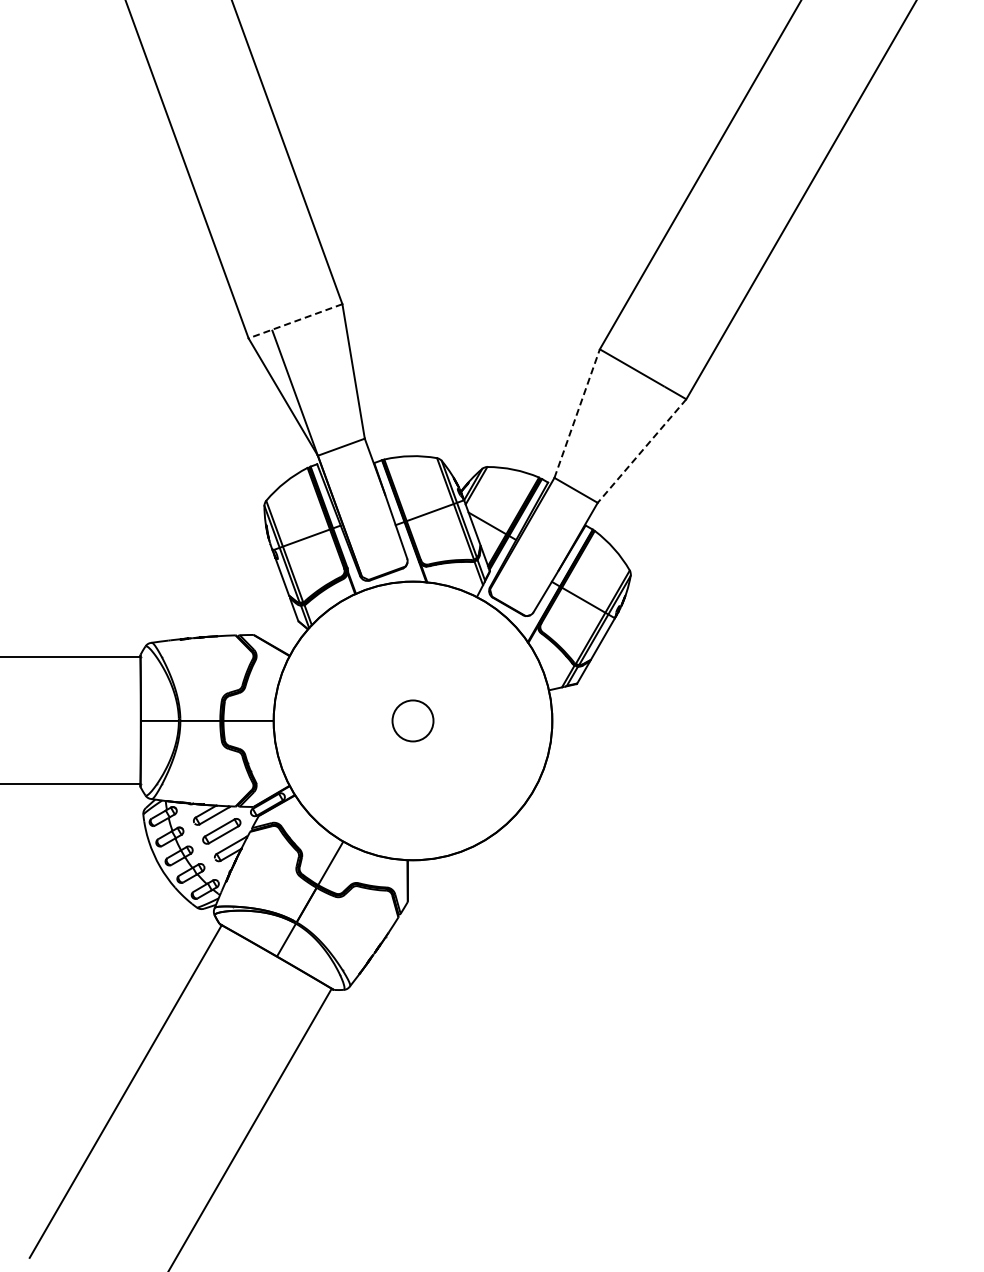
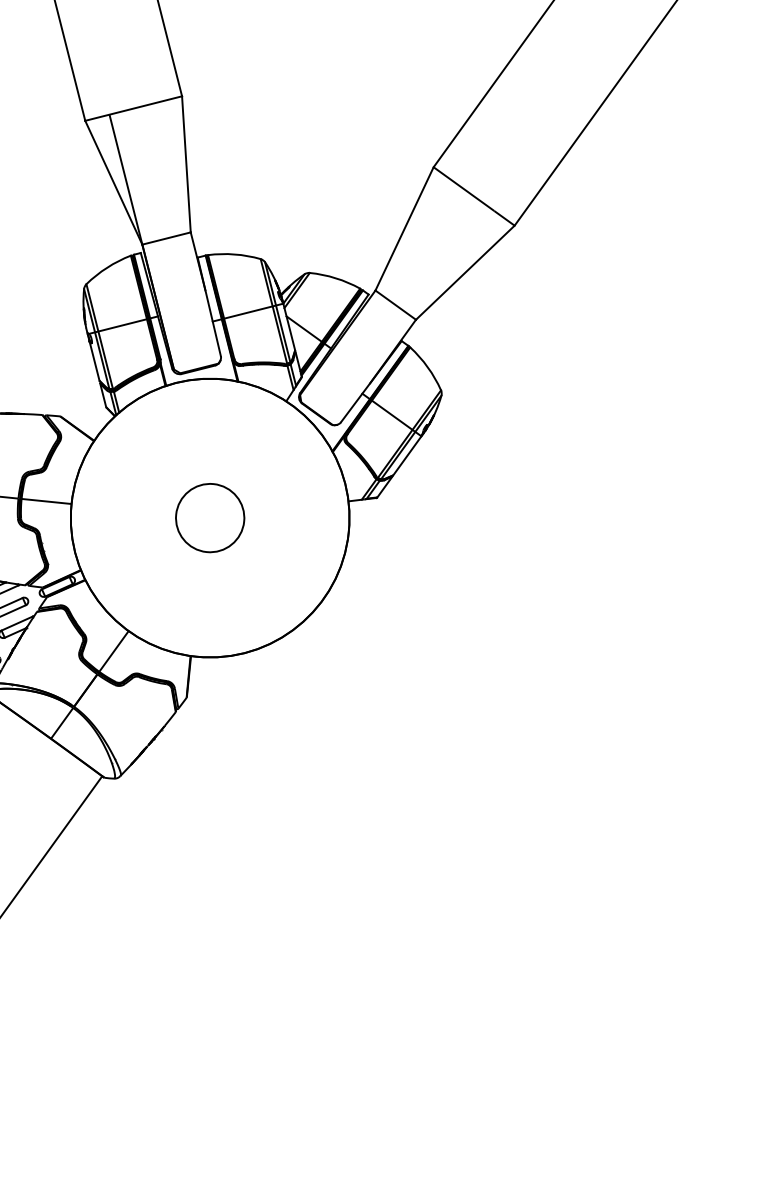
line: (295, 321) -> (133, 108), dashed -> solid
line: (577, 413) -> (404, 228), dashed -> solid
line: (641, 451) -> (464, 273), dashed -> solid
circle: (412, 720) -> (209, 517), size x1.67

